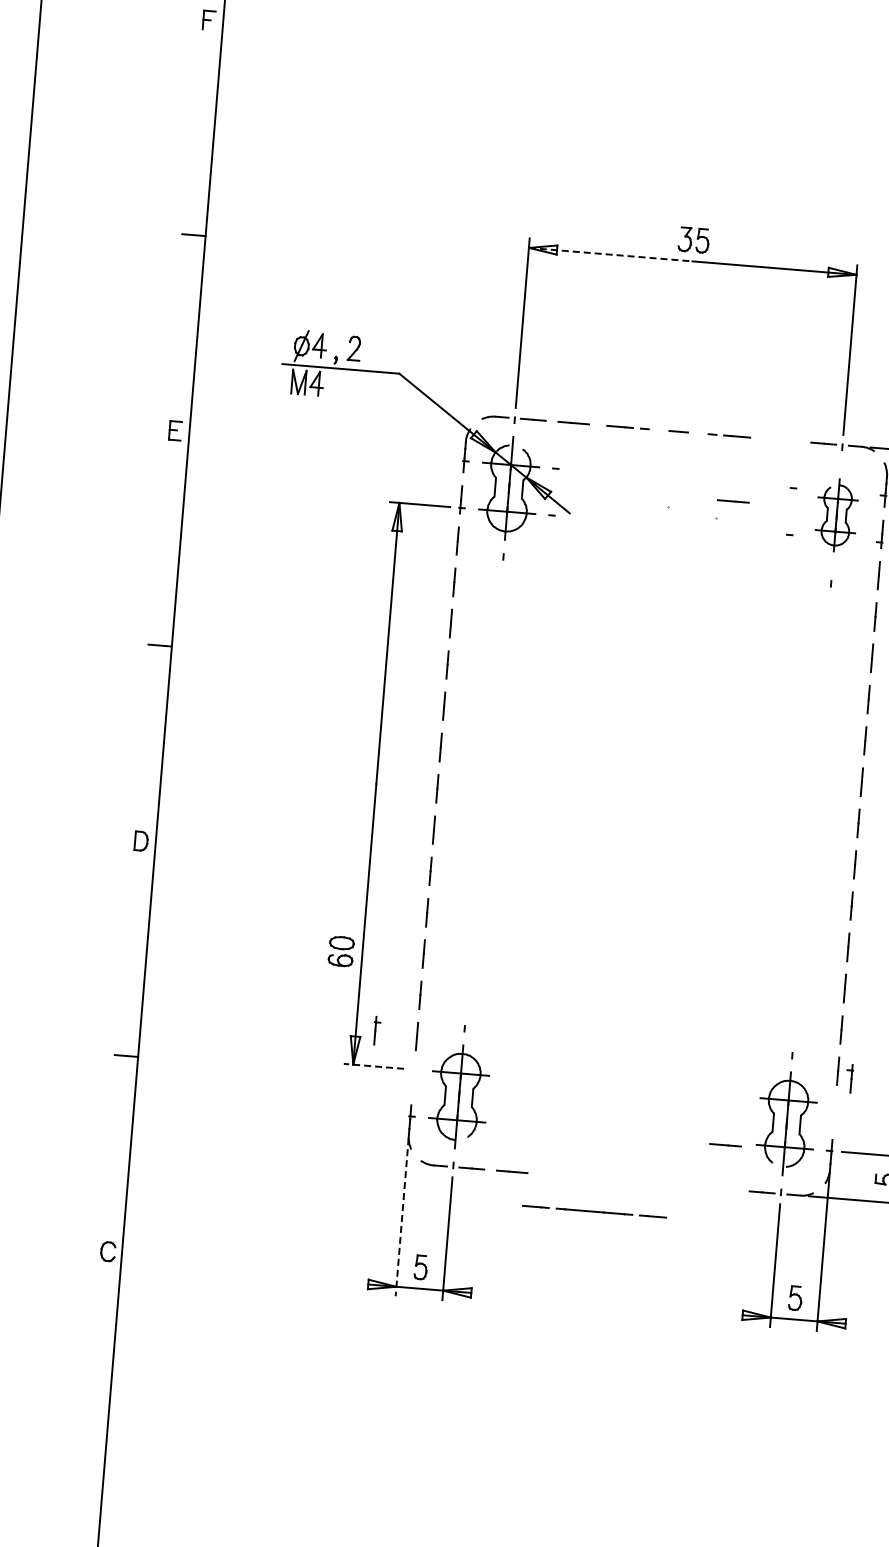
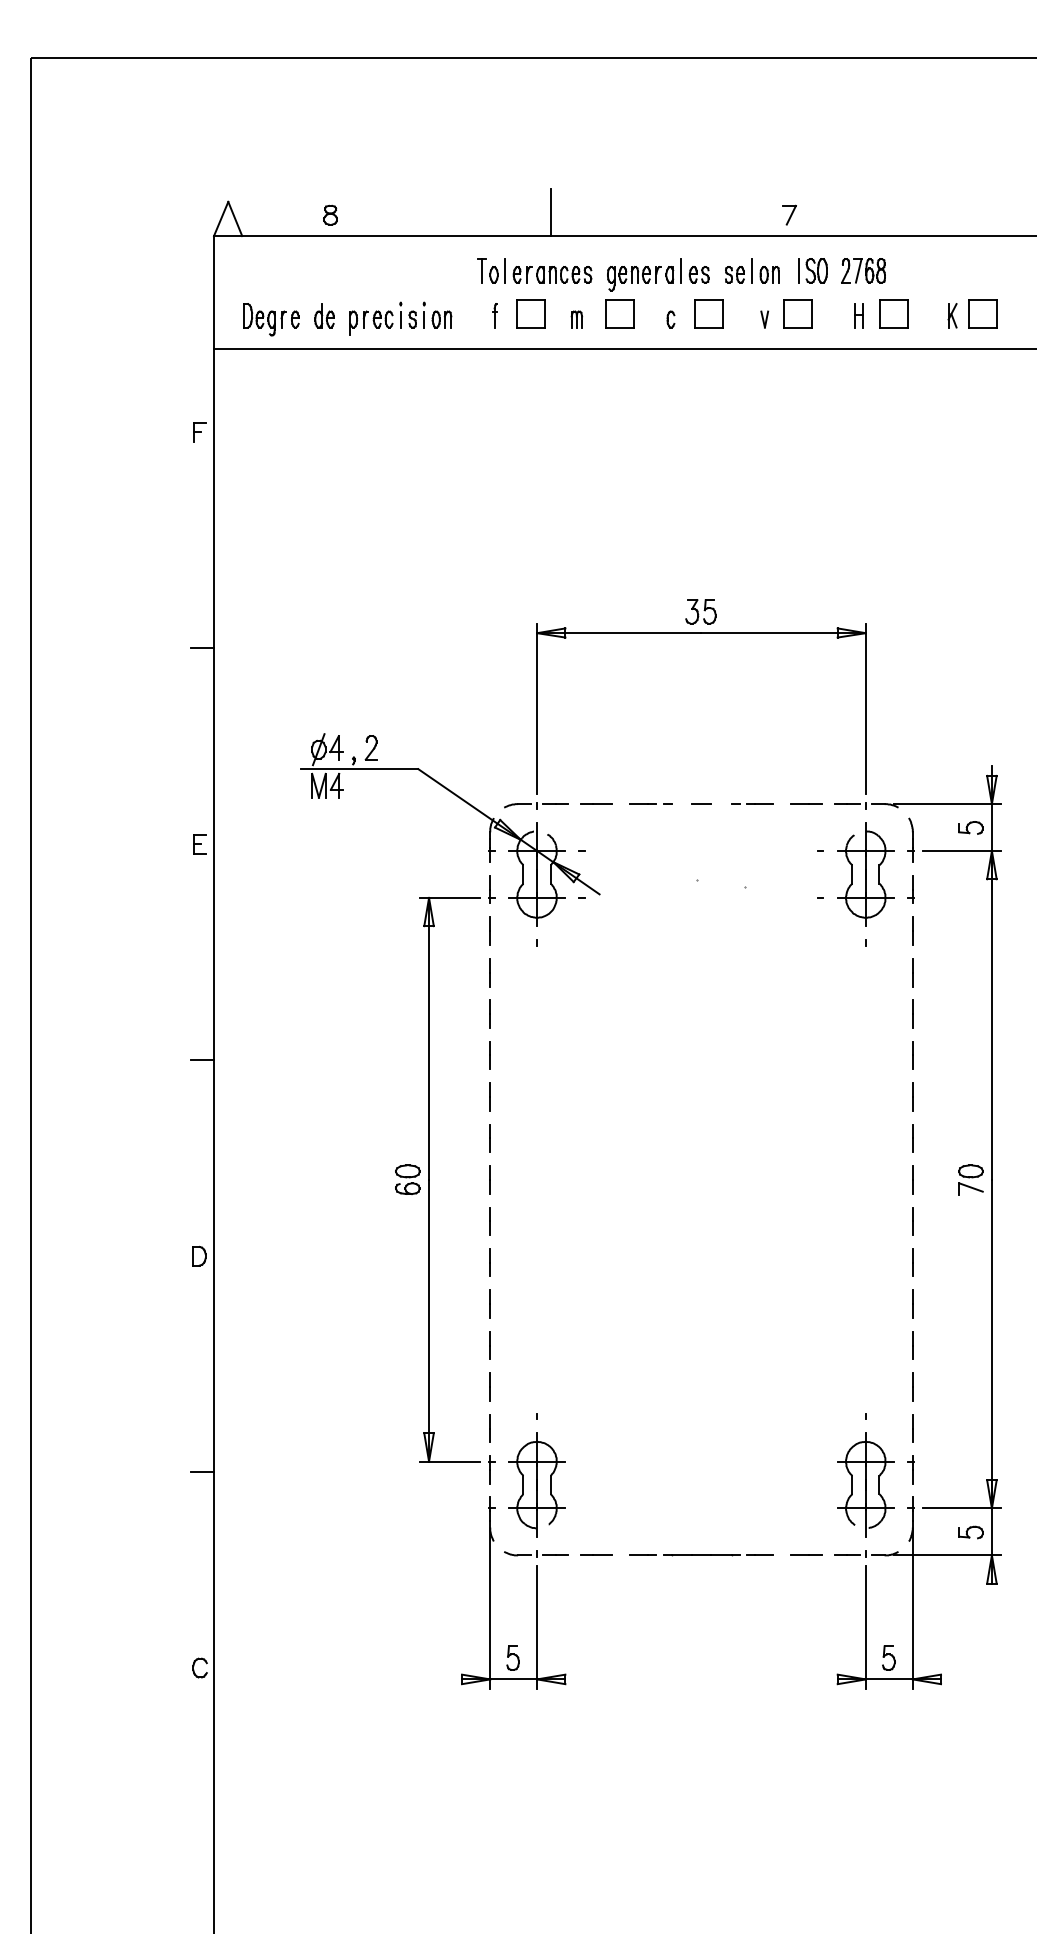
line: (610, 254) -> (619, 633), dashed -> solid
line: (733, 500) -> (806, 803), moved
part: (836, 515) -> (865, 874), size x1.43
part: (340, 951) -> (407, 1179), moved
part: (376, 1030) -> (491, 1469), moved
line: (373, 1066) -> (449, 1461), dashed -> solid
part: (849, 1078) -> (910, 1469), moved
line: (725, 1144) -> (806, 1554), moved
line: (594, 1211) -> (701, 1555), moved
line: (402, 1218) -> (490, 1610), dashed -> solid

